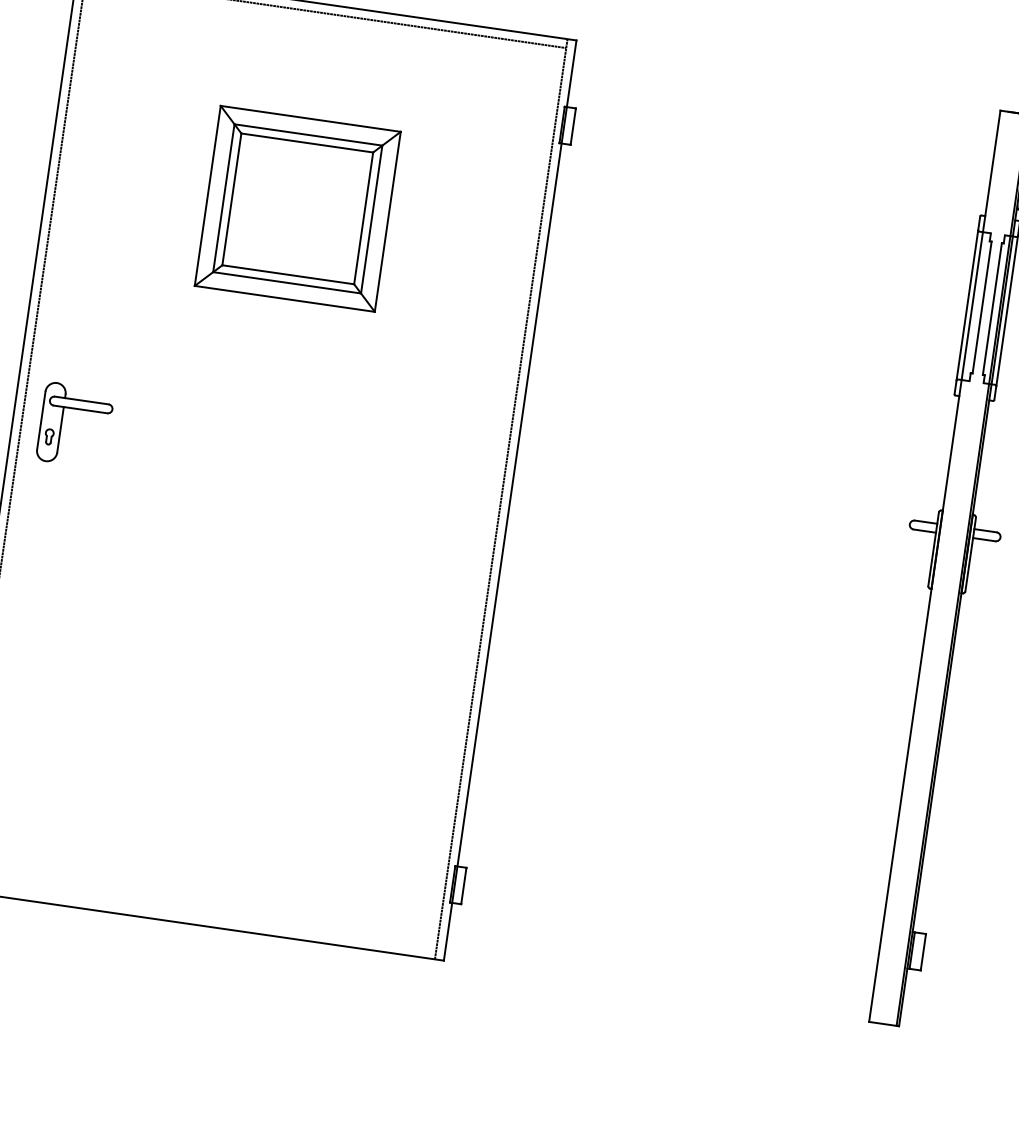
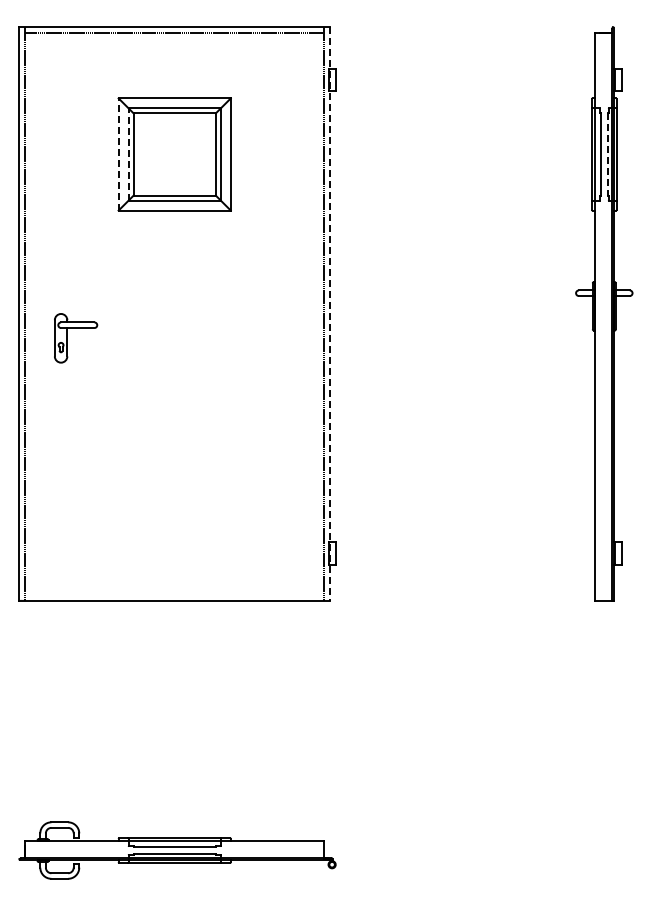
line: (207, 195) -> (118, 154), solid -> dashed
line: (223, 198) -> (128, 154), solid -> dashed
line: (992, 310) -> (607, 155), solid -> dashed
part: (61, 423) -> (67, 338), moved
line: (511, 500) -> (330, 313), solid -> dashed

